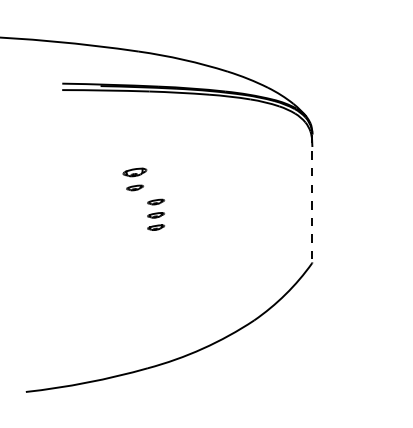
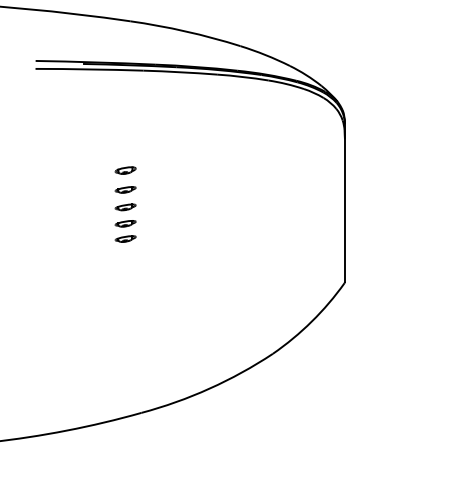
part: (135, 171) -> (126, 169), size x0.71
line: (312, 198) -> (345, 202), dashed -> solid
part: (156, 214) -> (126, 222), moved

